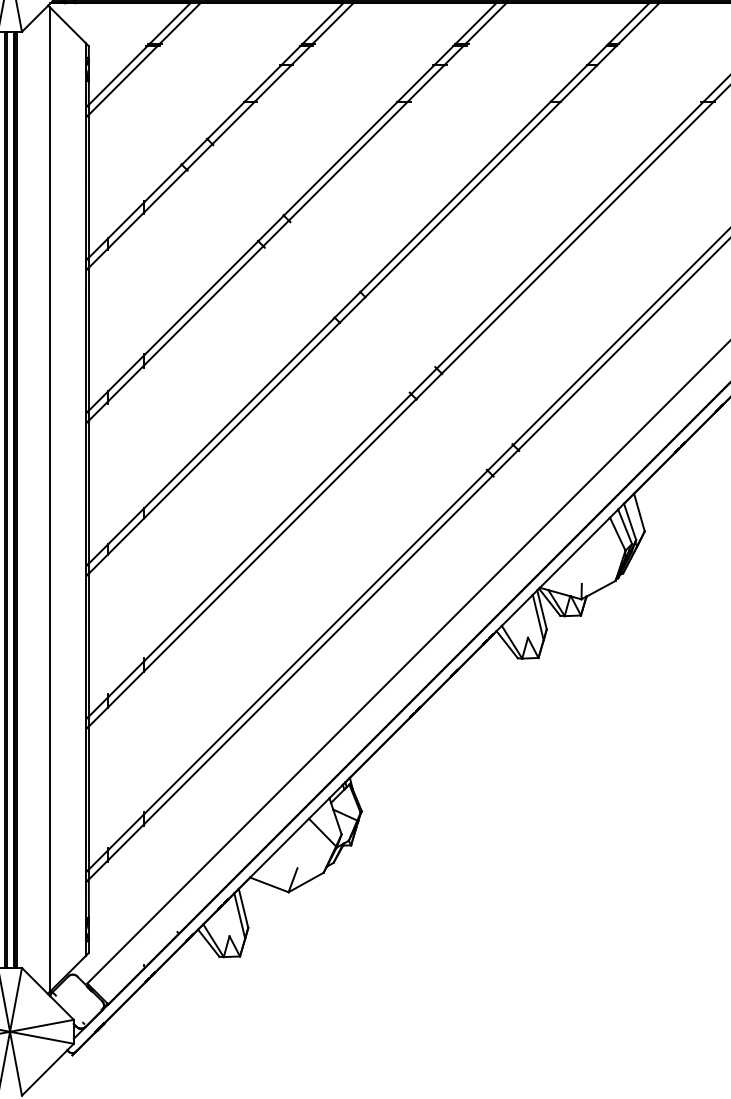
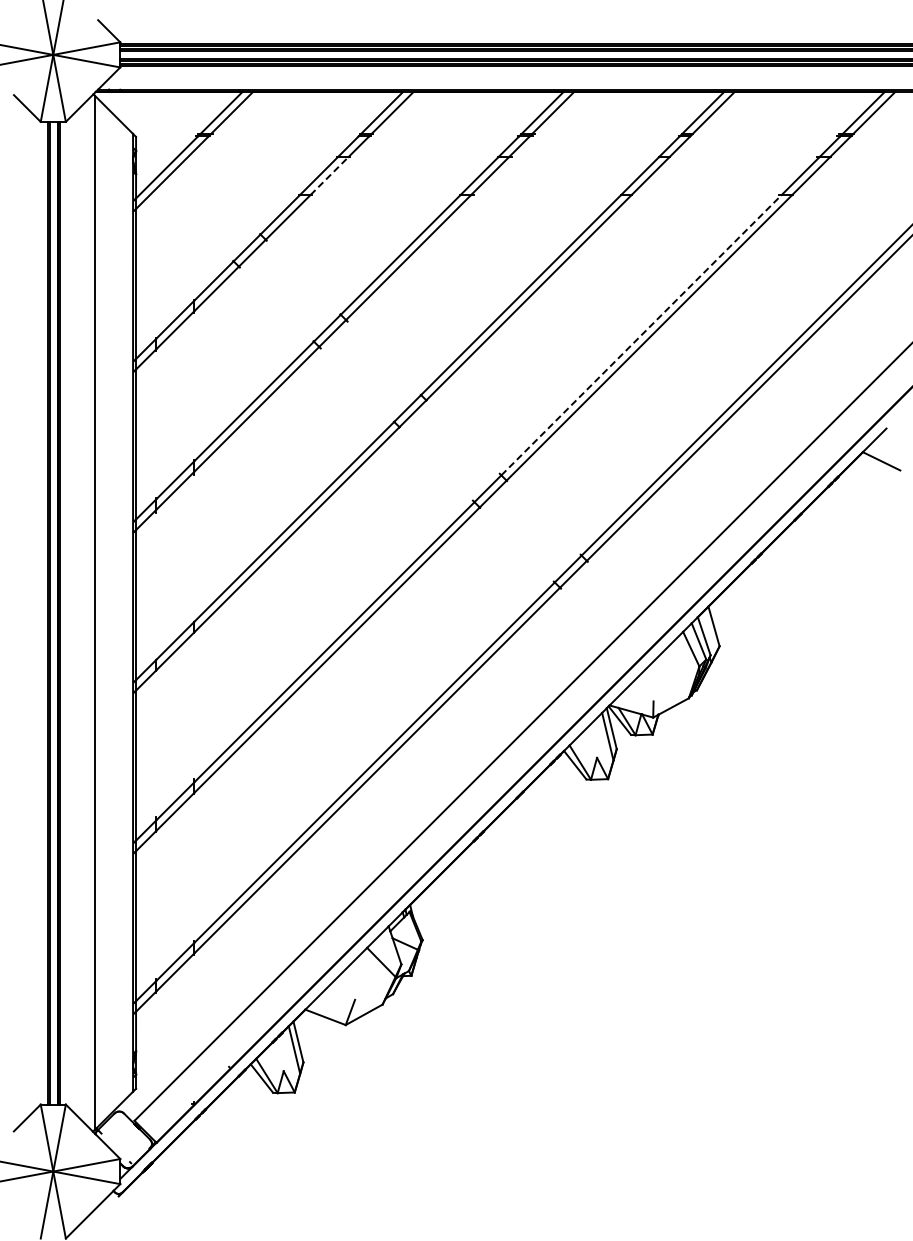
line: (273, 83) -> (329, 176), solid -> dashed
line: (570, 234) -> (641, 334), solid -> dashed

